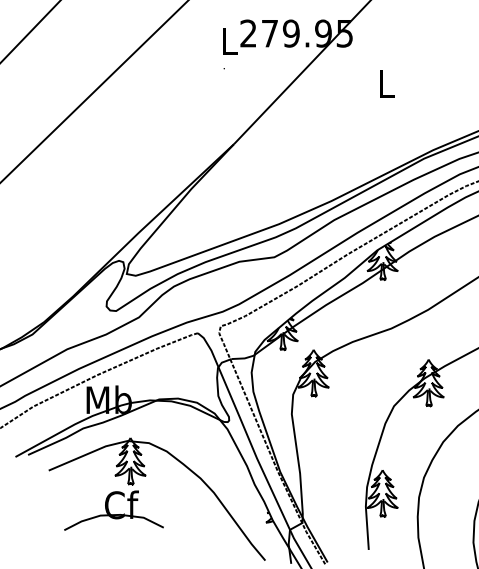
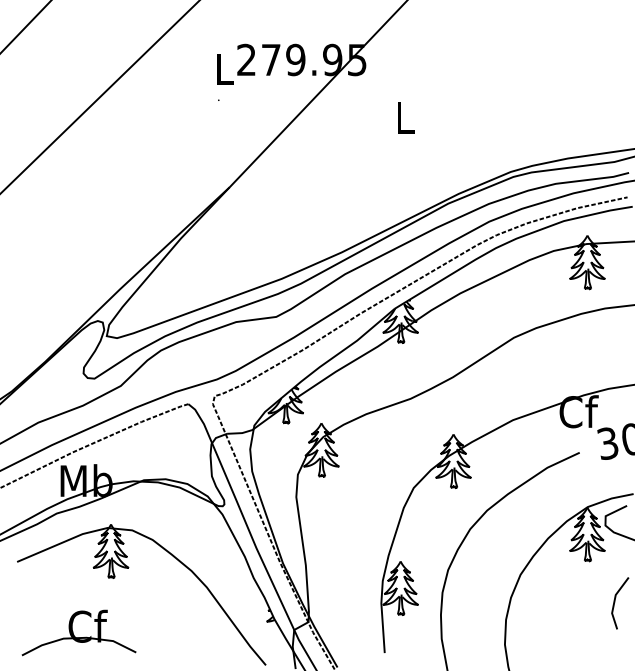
part: (113, 510) -> (78, 632), moved

